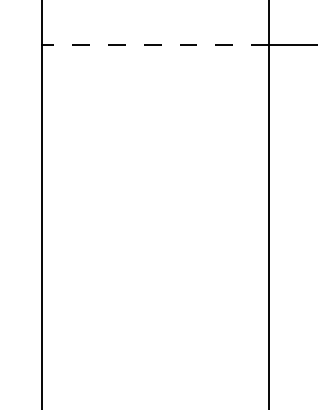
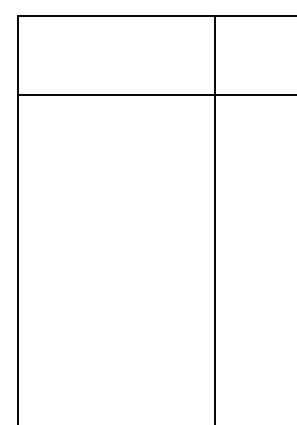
line: (155, 45) -> (116, 95), dashed -> solid

